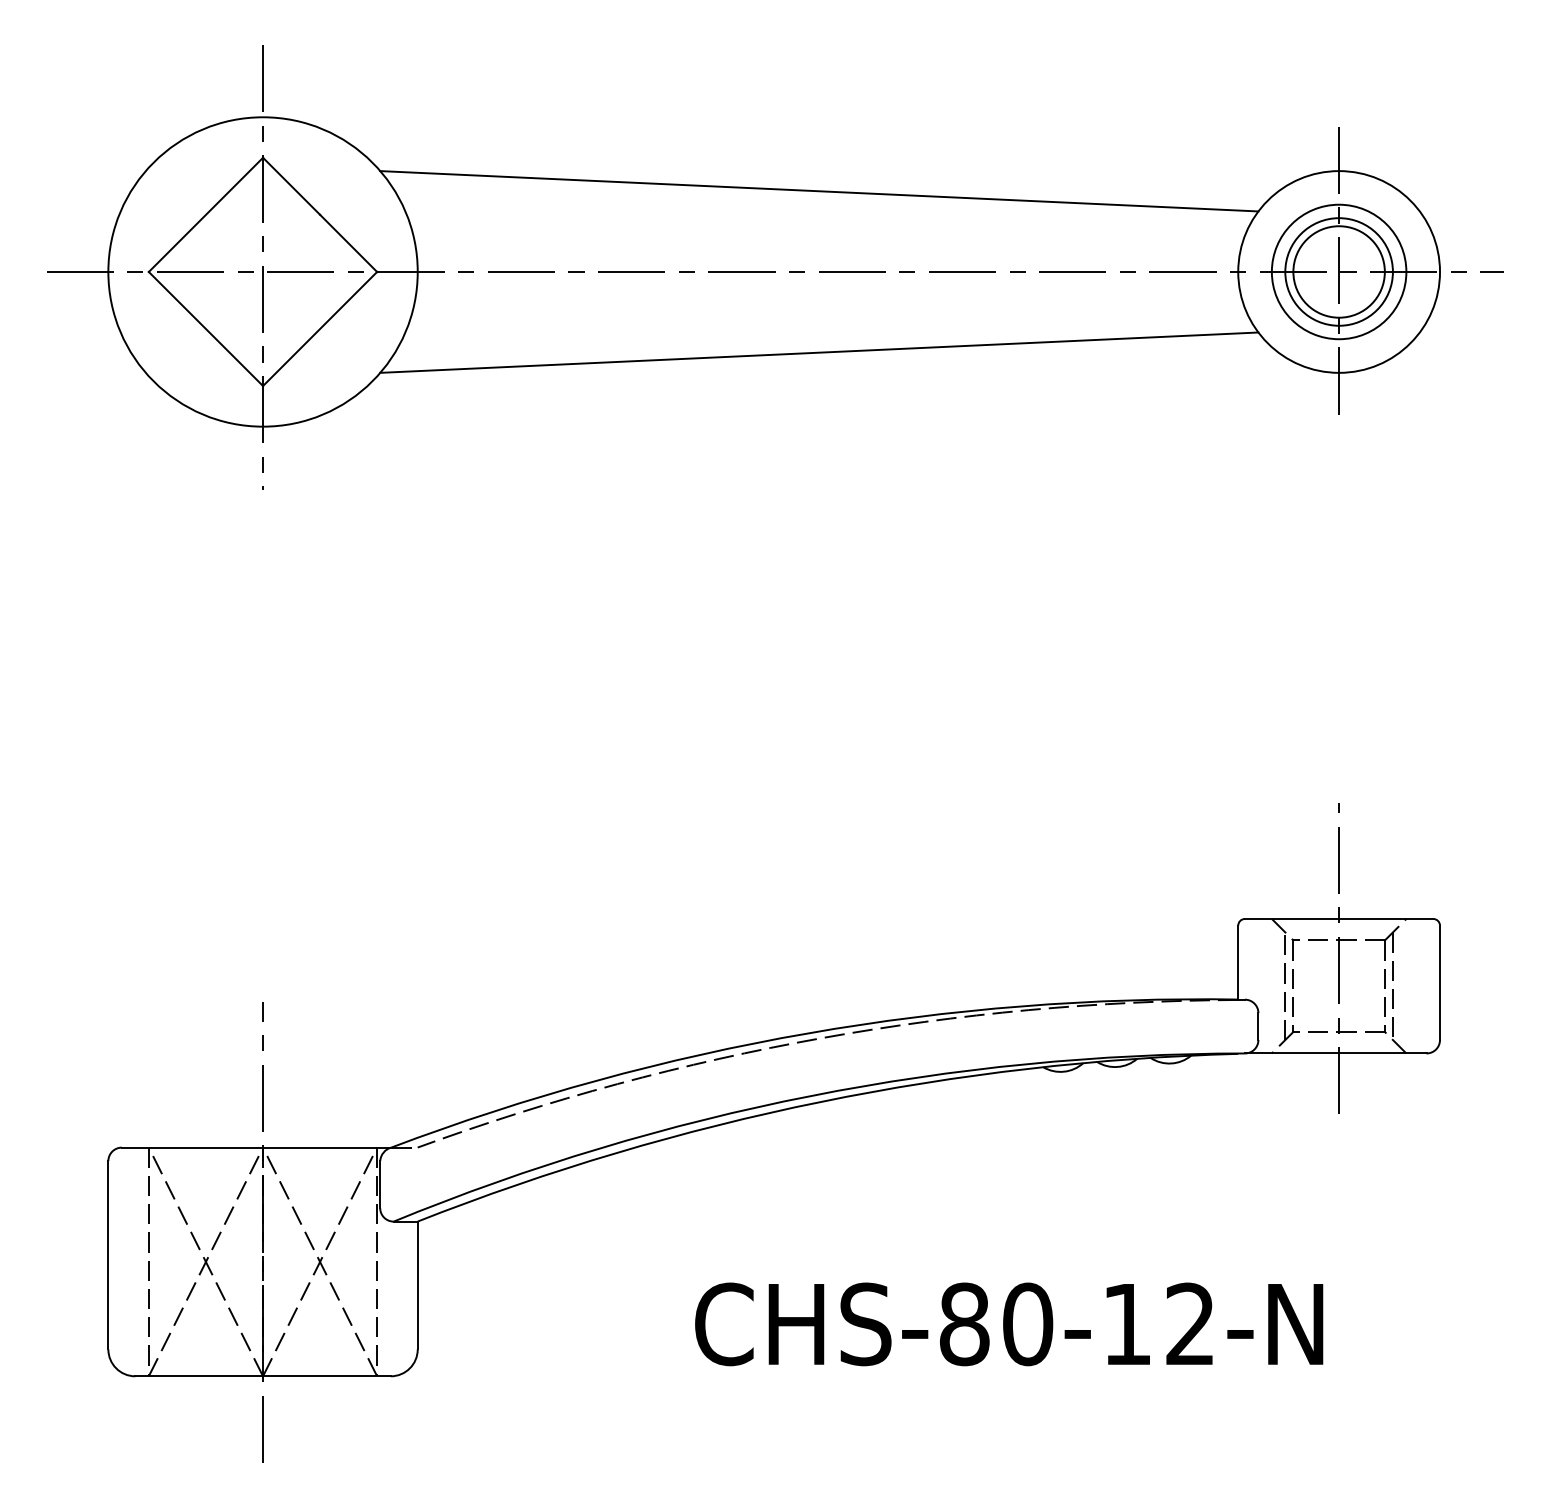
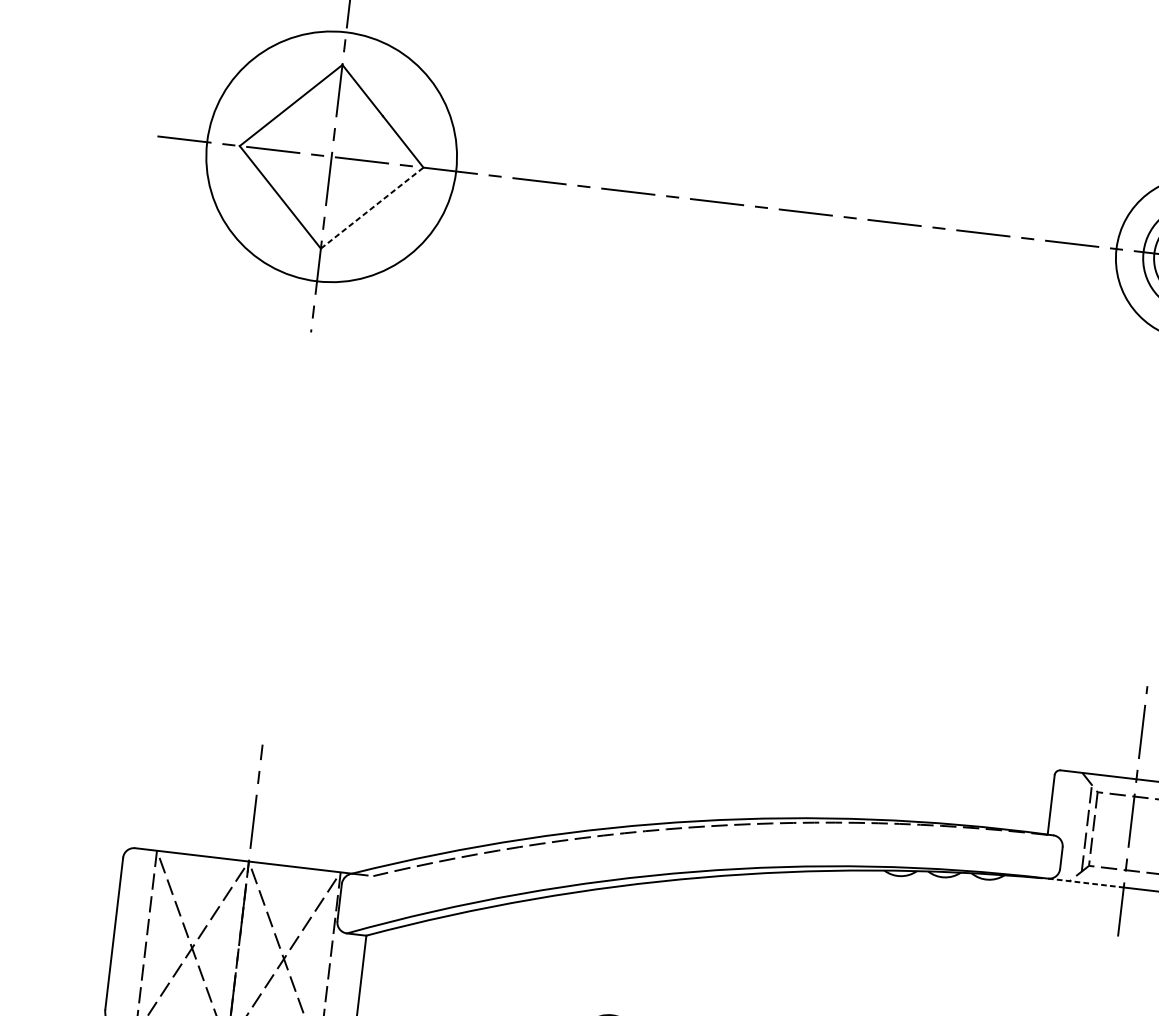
line: (819, 191) -> (787, 144), removed
line: (320, 329) -> (372, 208), solid -> dashed
line: (819, 352) -> (771, 274), removed
line: (1292, 1053) -> (1086, 883), solid -> dashed

